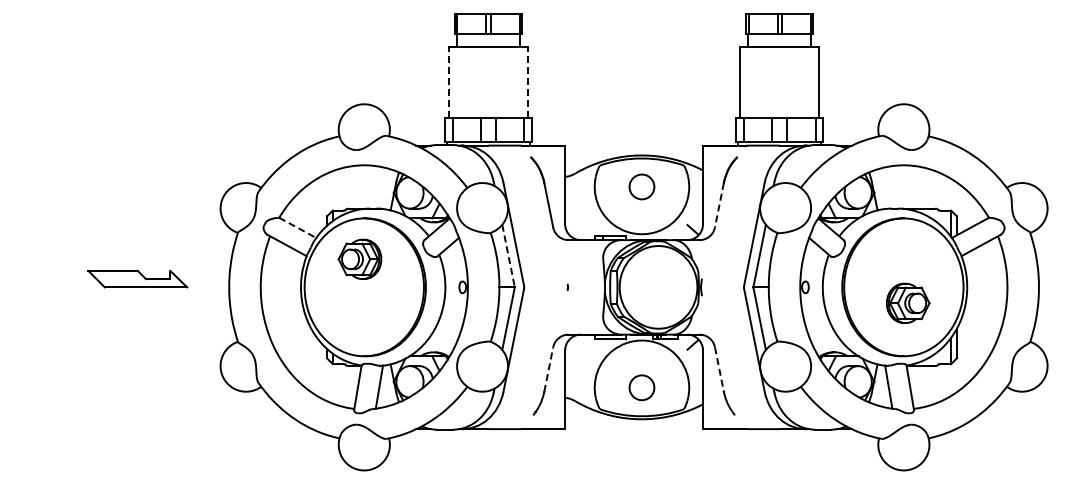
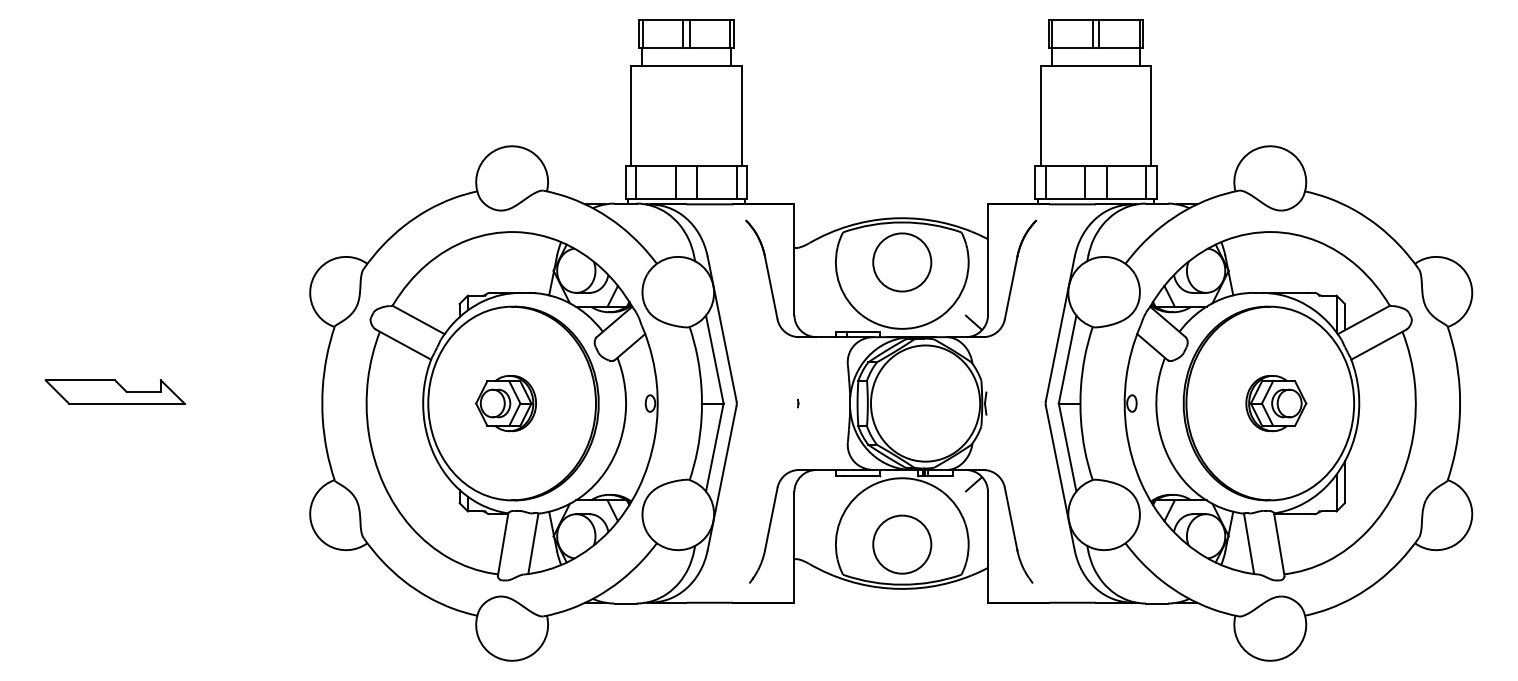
line: (449, 82) -> (631, 115), dashed -> solid
line: (527, 82) -> (741, 115), dashed -> solid
circle: (641, 186) -> (901, 261), size x1.67
line: (719, 205) -> (1011, 288), dashed -> solid
line: (298, 228) -> (419, 320), dashed -> solid
line: (508, 256) -> (714, 360), dashed -> solid
part: (359, 258) -> (505, 402), moved
part: (137, 278) -> (114, 391), moved
part: (908, 302) -> (1276, 402), moved
line: (548, 369) -> (770, 518), dashed -> solid
line: (719, 369) -> (1011, 518), dashed -> solid
circle: (641, 387) -> (901, 544), size x1.67

